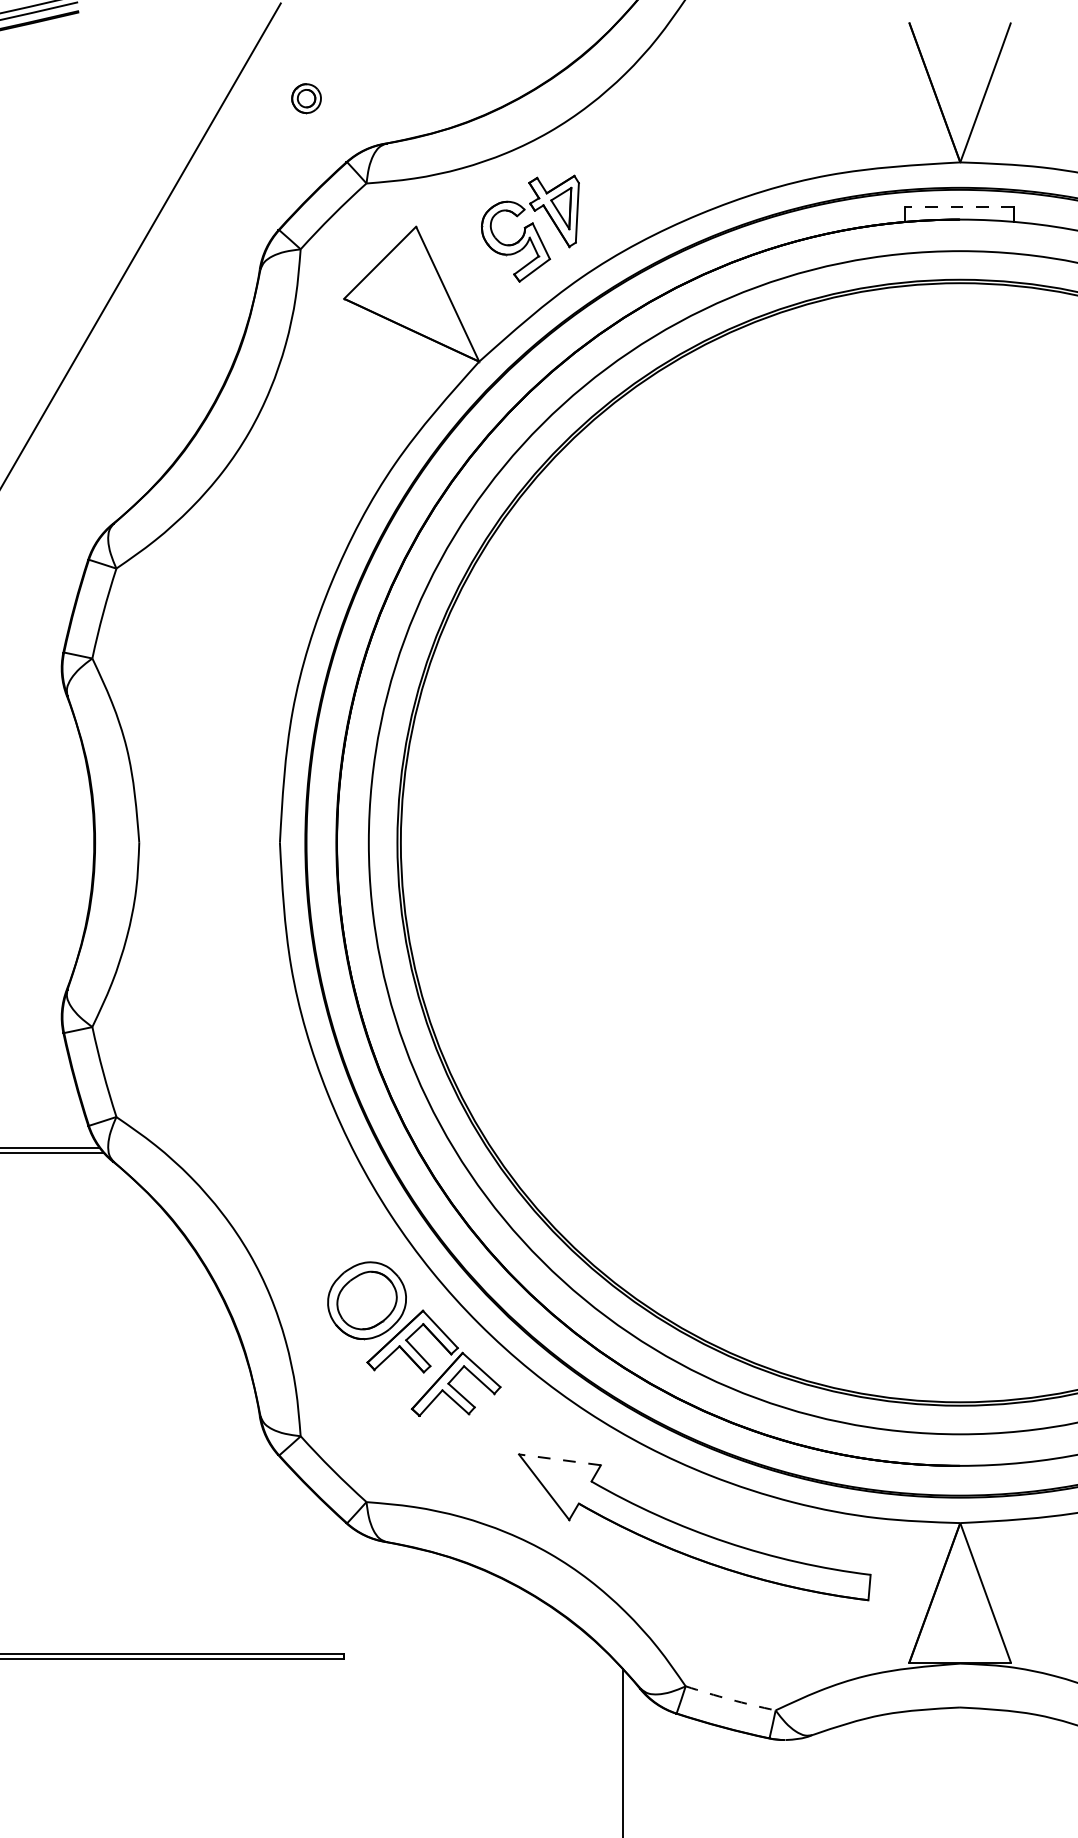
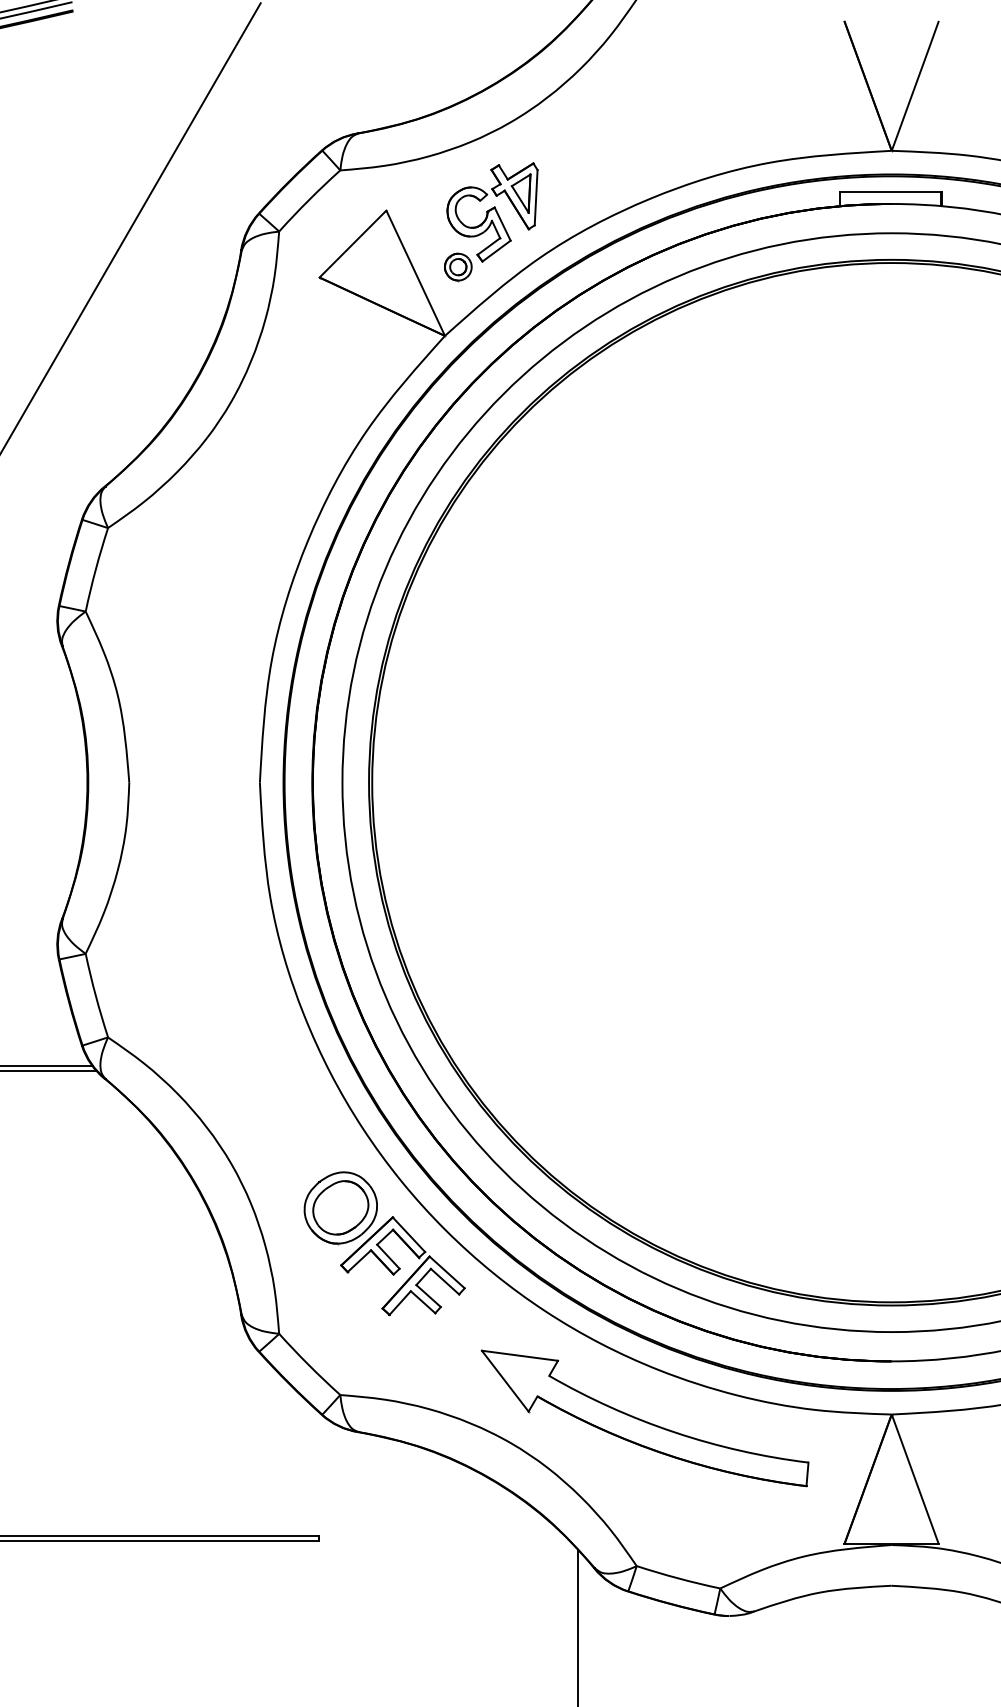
part: (306, 98) -> (458, 267), moved
line: (959, 206) -> (891, 191), dashed -> solid
line: (559, 1459) -> (519, 1355), dashed -> solid
arc: (730, 1699) -> (678, 1578), dashed -> solid

